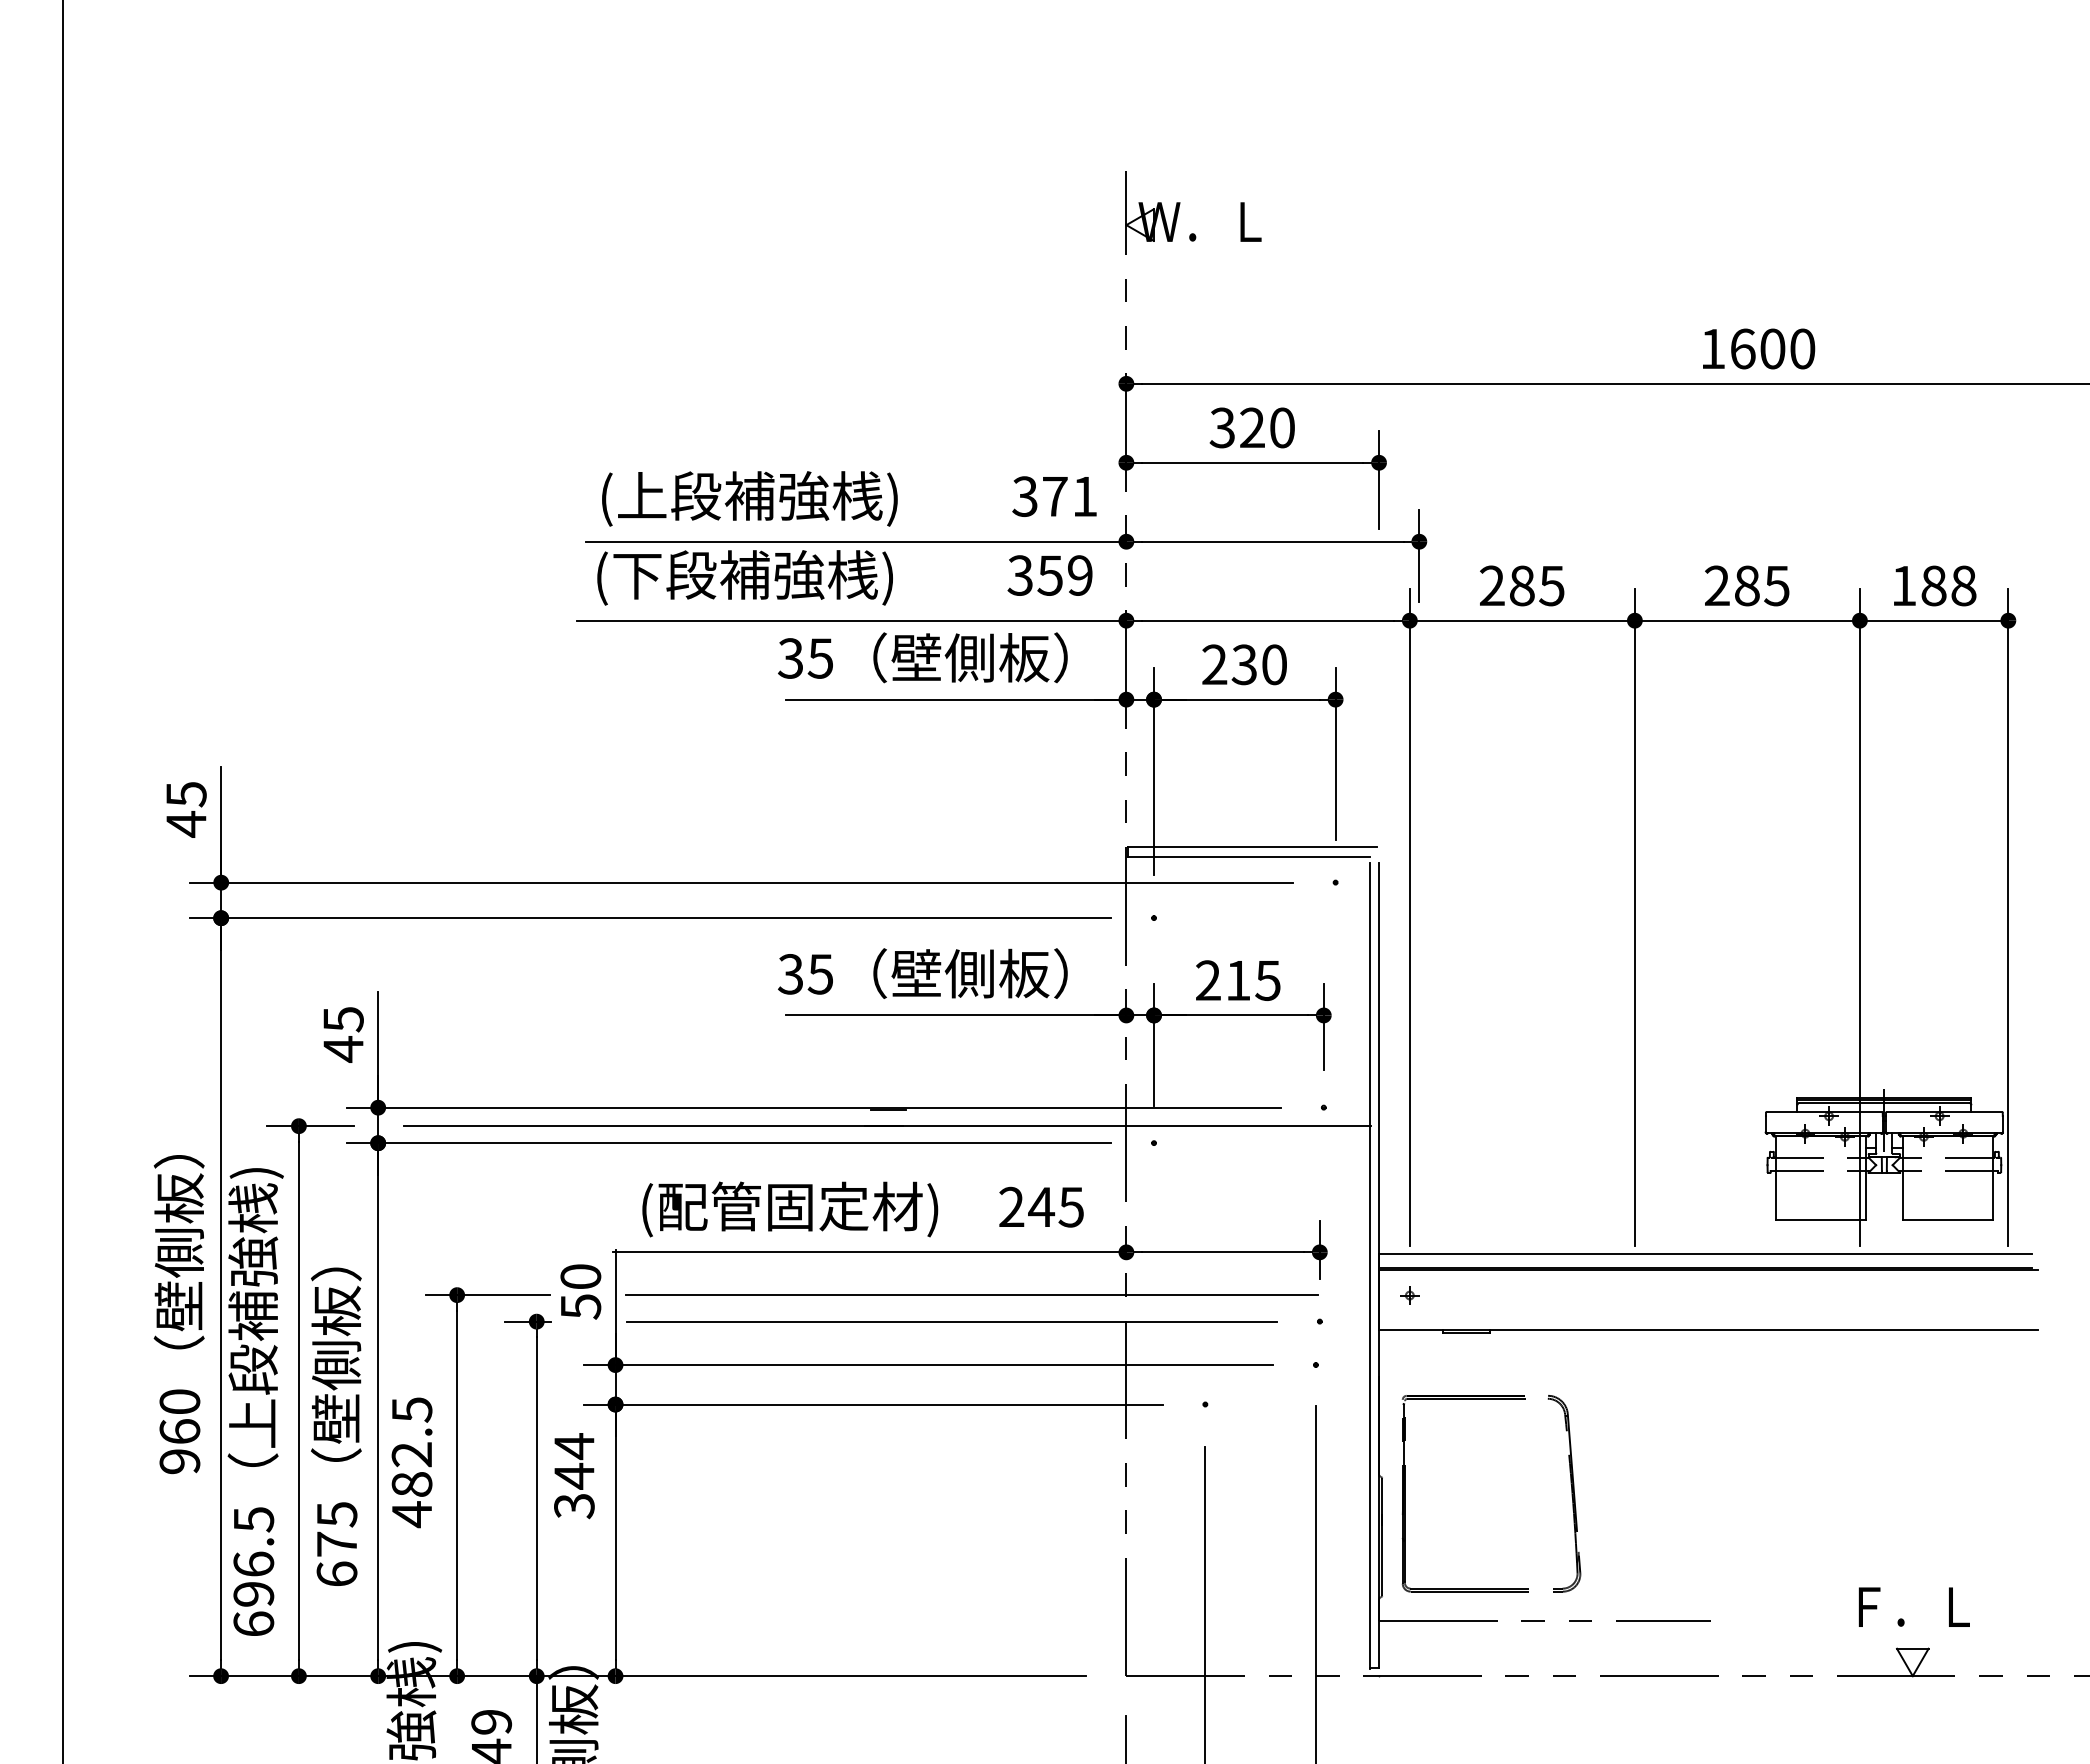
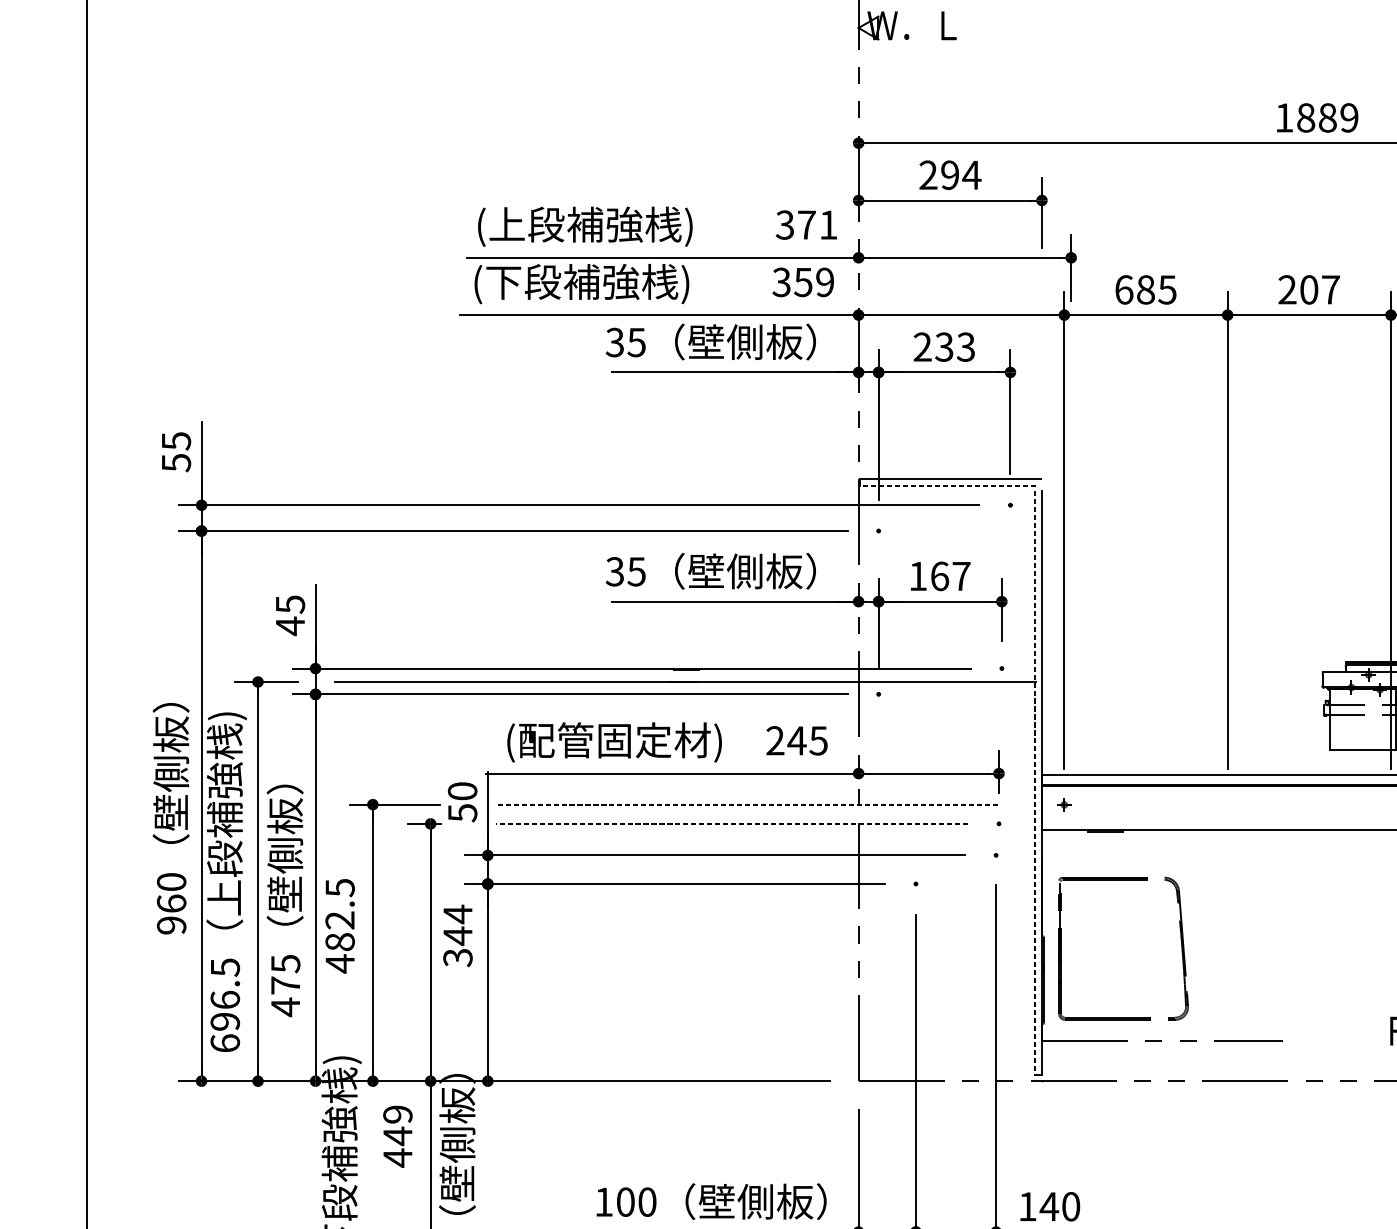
text: (1772, 348) -> (1327, 117), 1600 -> 1889
text: (1252, 427) -> (950, 174), 320 -> 294
text: (1492, 585) -> (1124, 289), 285 -> 685
text: (1762, 585) -> (1320, 289), 285 -> 207
text: (1273, 664) -> (965, 346), 230 -> 233
text: (186, 824) -> (176, 463), 45 -> 55
line: (1248, 856) -> (947, 486), solid -> dashed
text: (1238, 980) -> (939, 576), 215 -> 167
line: (1369, 1265) -> (1035, 783), solid -> dashed
line: (972, 1295) -> (746, 804), solid -> dashed
line: (952, 1321) -> (732, 823), solid -> dashed
text: (336, 1573) -> (285, 1006), 675 -> 475

